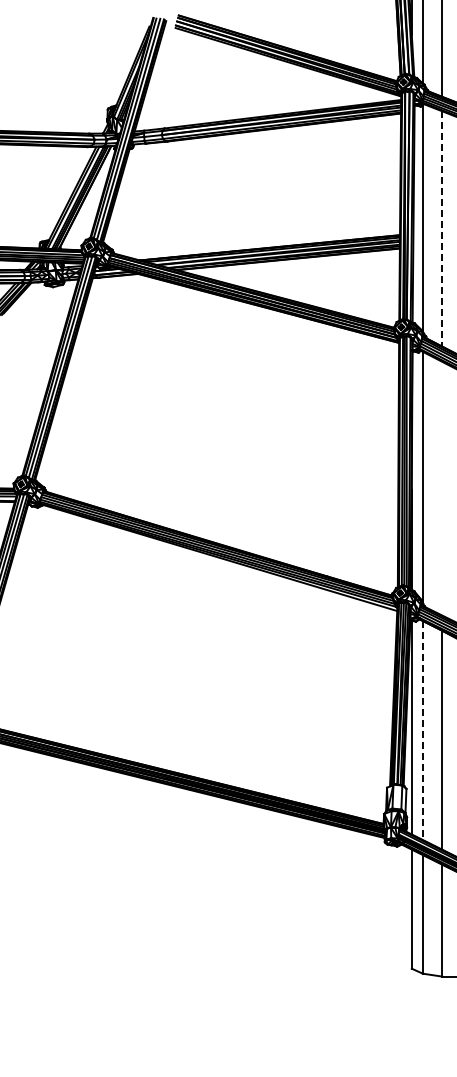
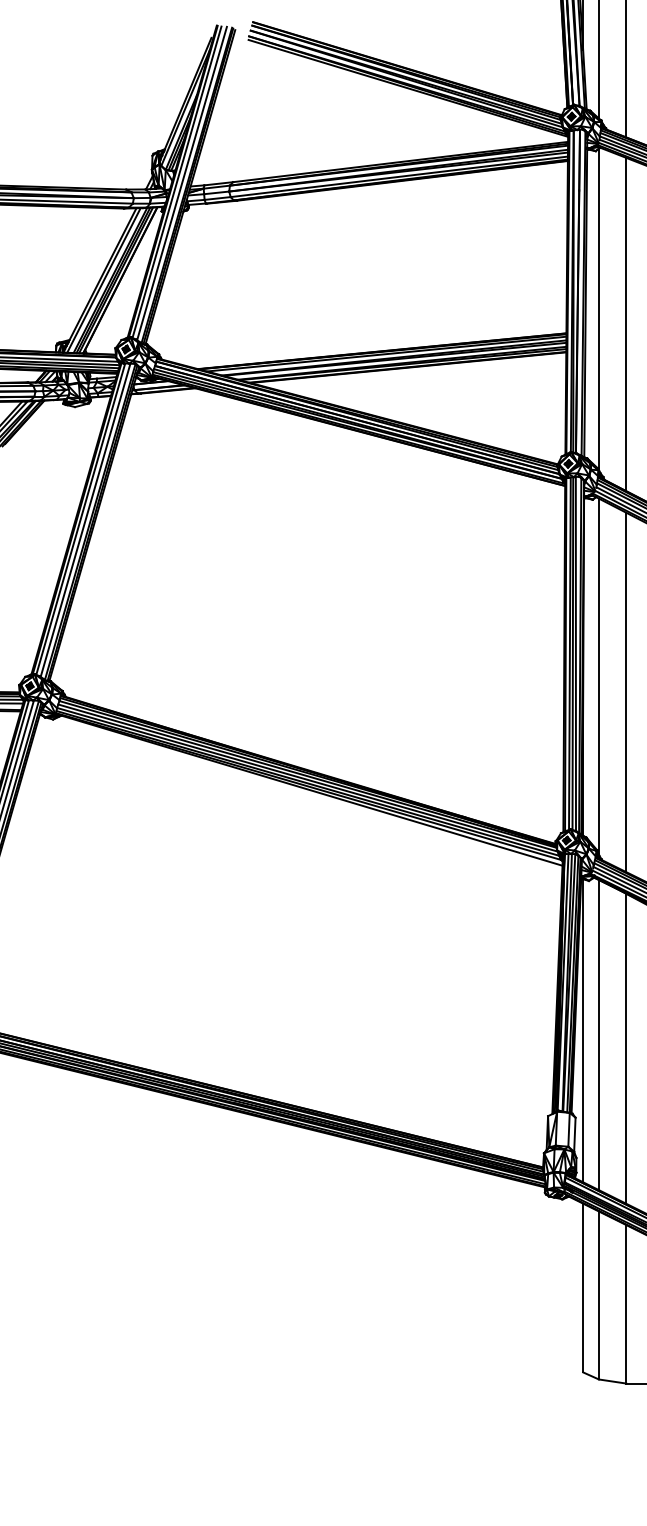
line: (442, 228) -> (626, 323), dashed -> solid
line: (442, 488) -> (626, 692), added
line: (422, 731) -> (598, 1036), dashed -> solid

